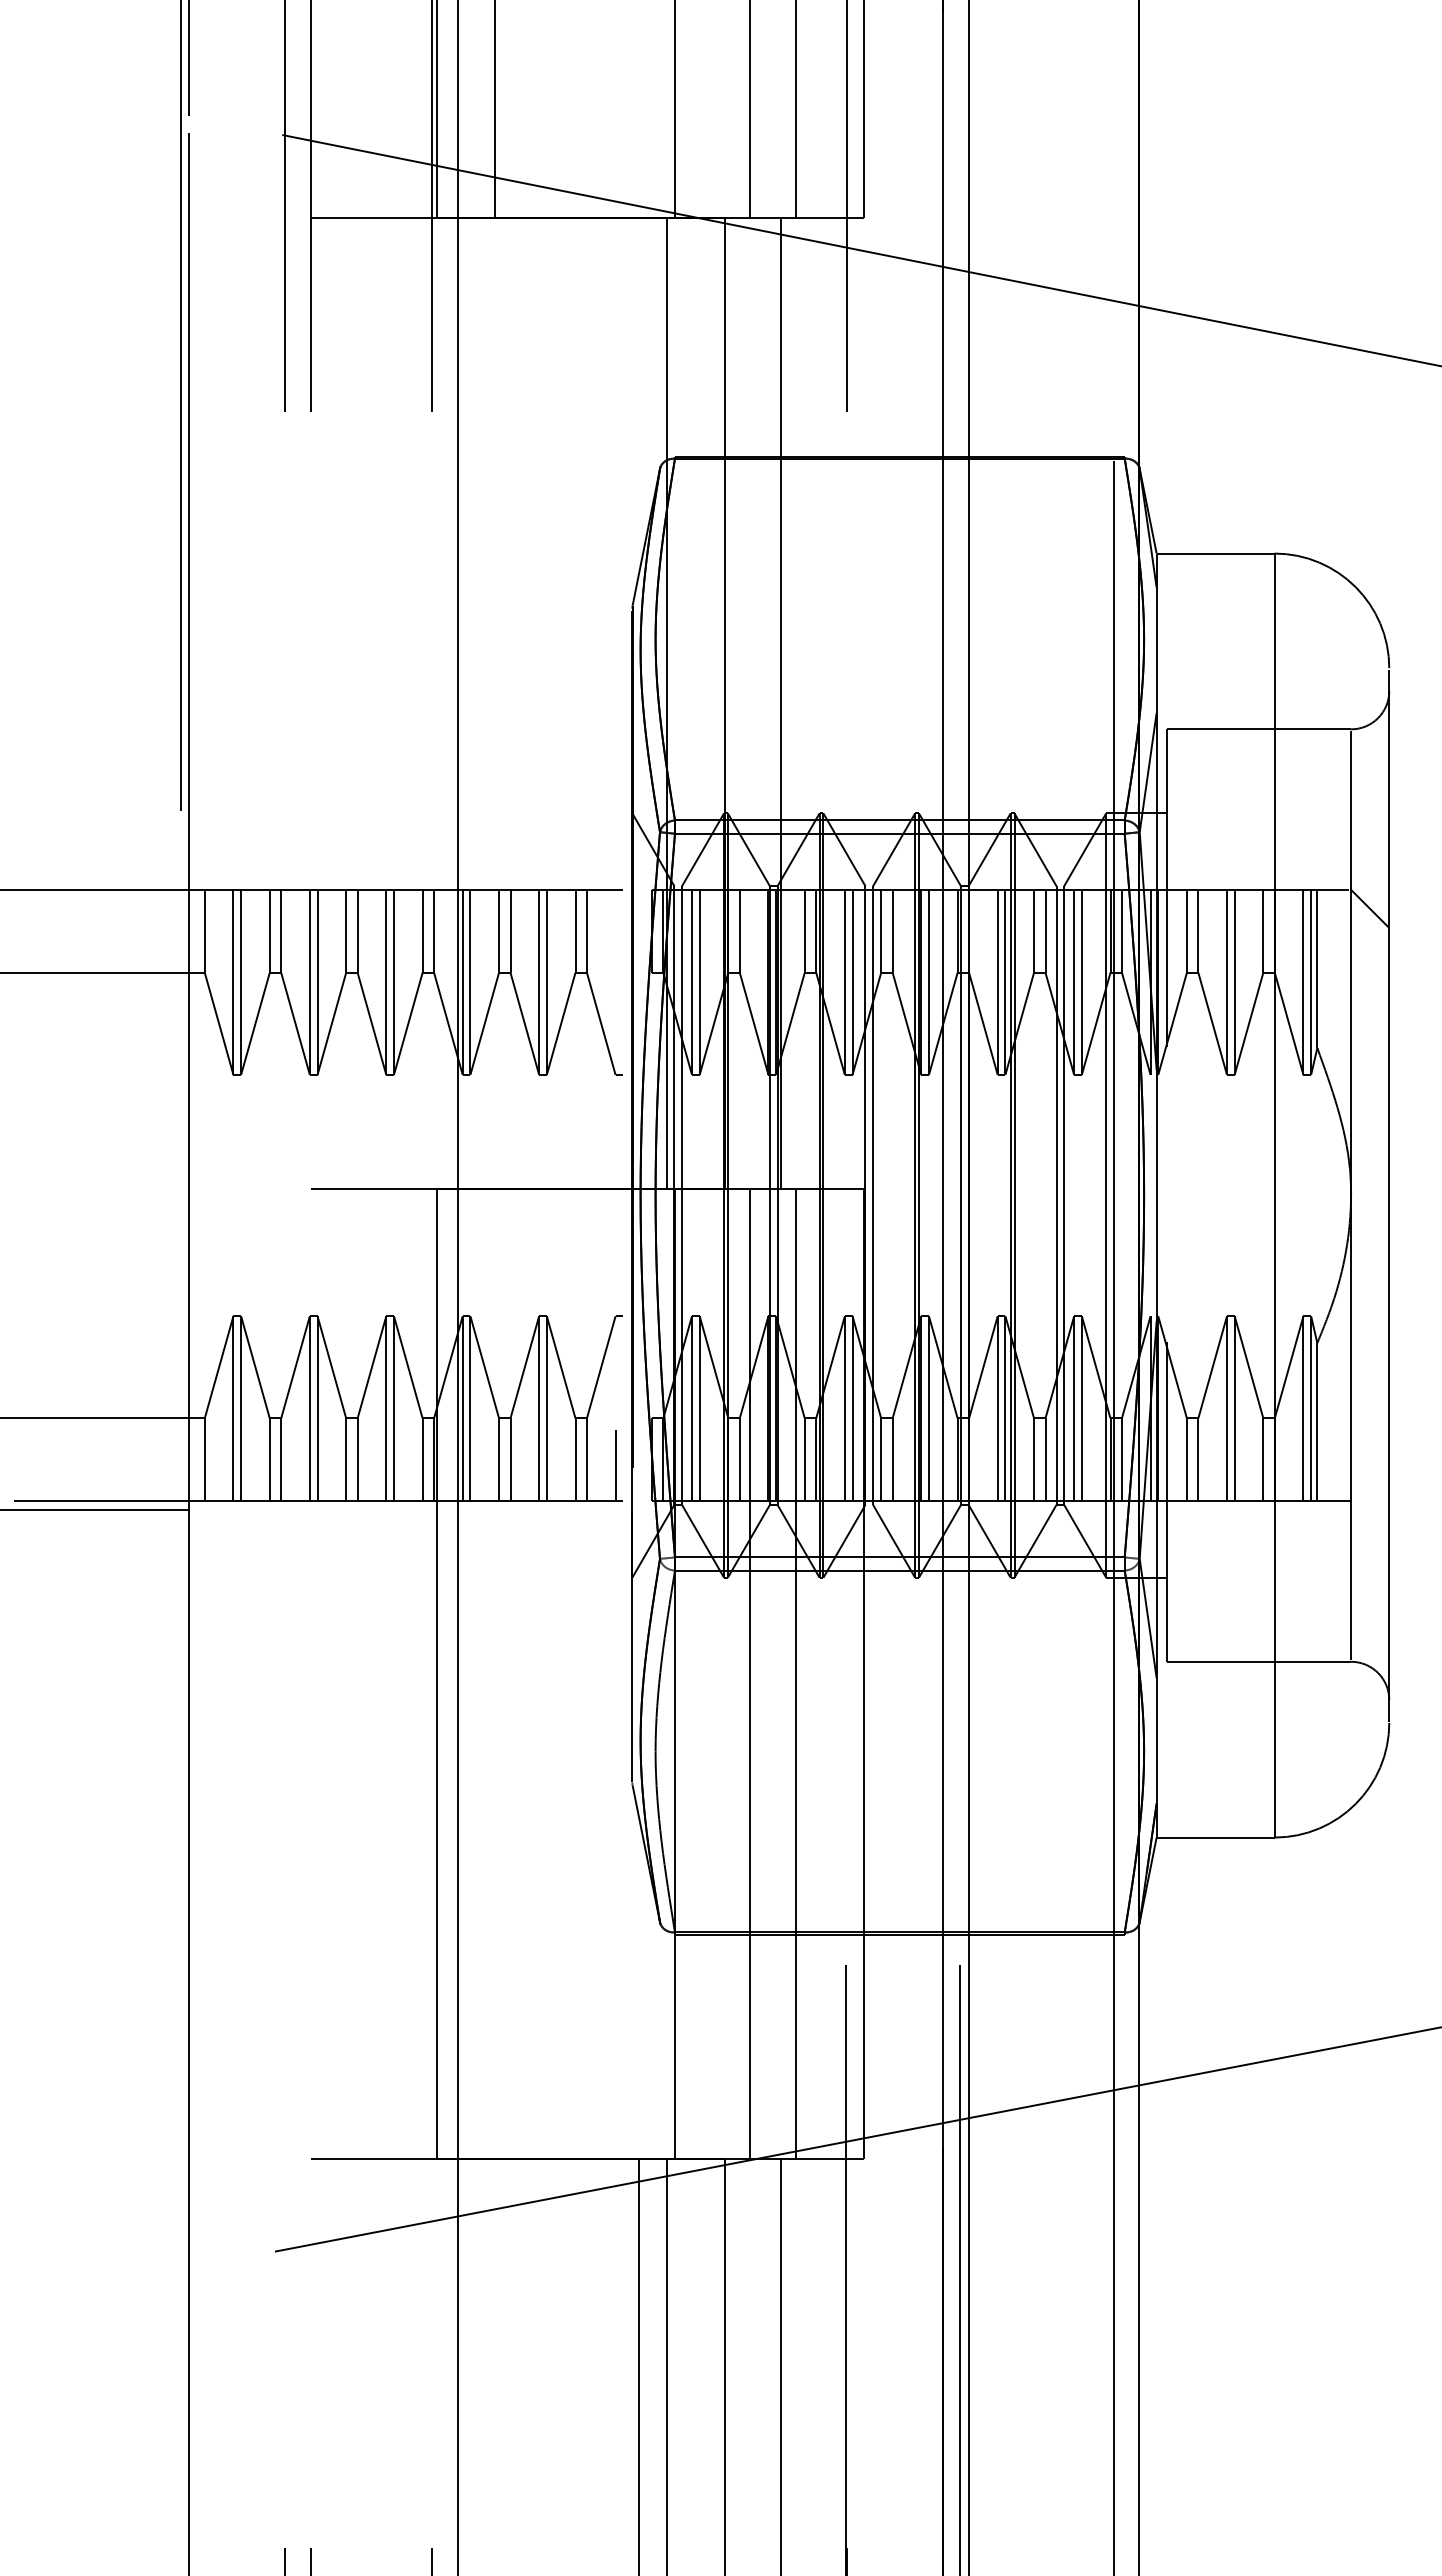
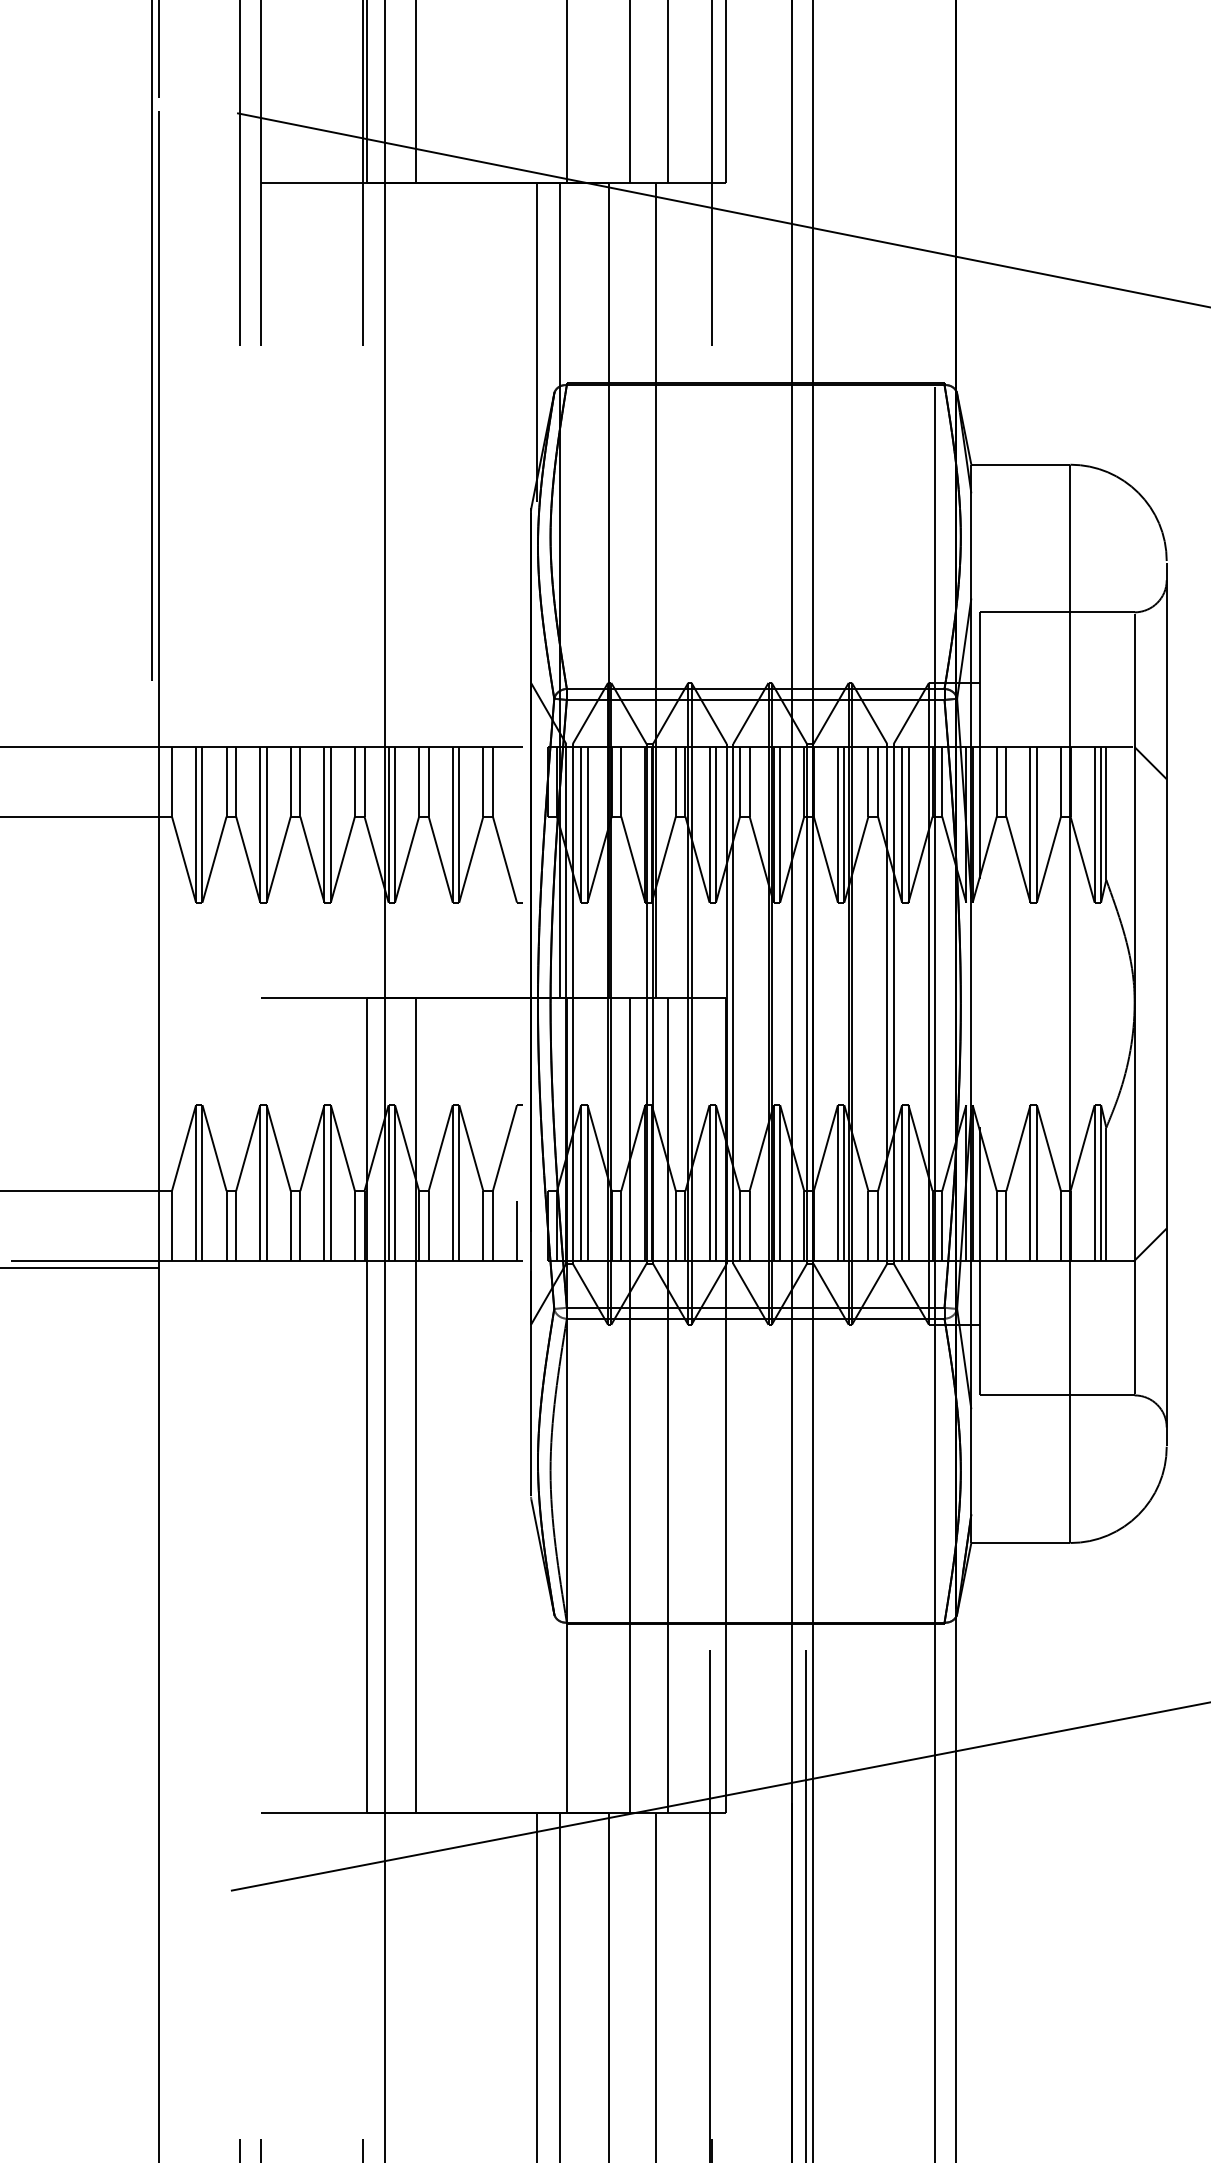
line: (639, 408) -> (537, 342), added
line: (1370, 1482) -> (1150, 1244), added
line: (494, 1673) -> (415, 1405), added

